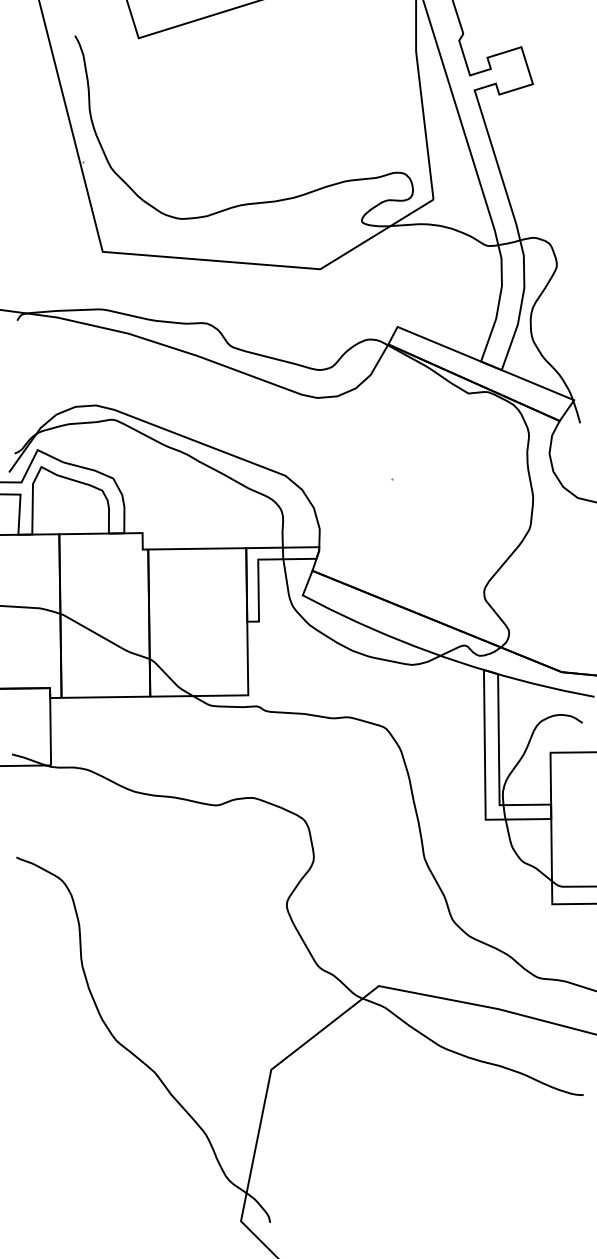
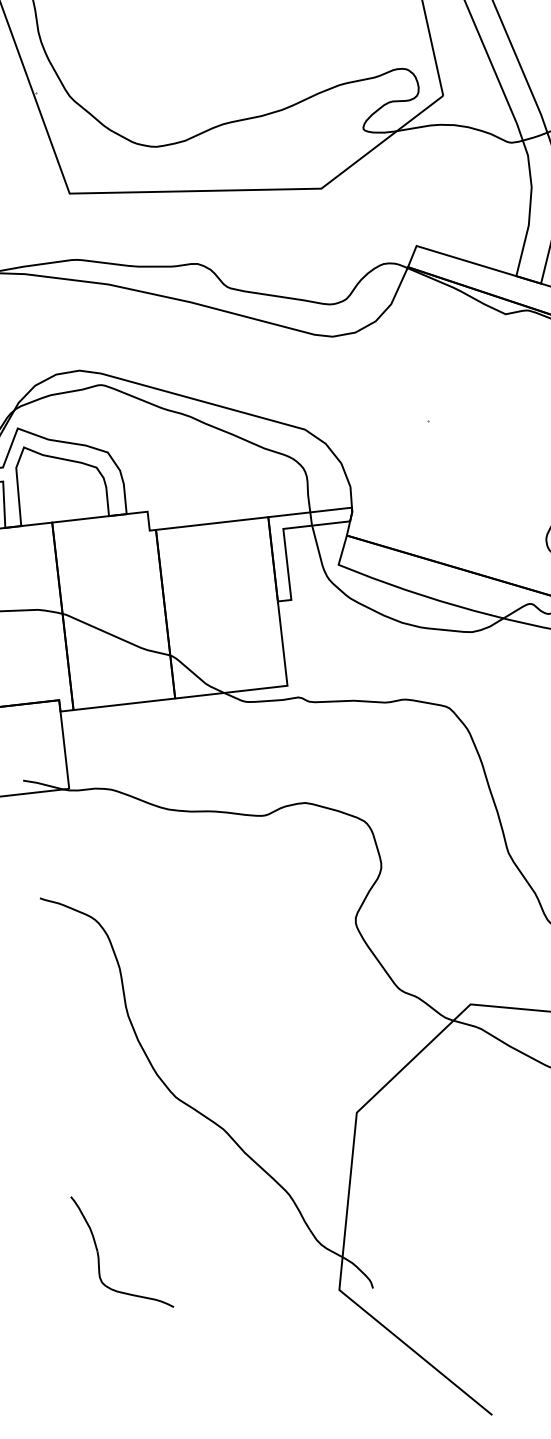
part: (36, 1169) -> (98, 1254), added

